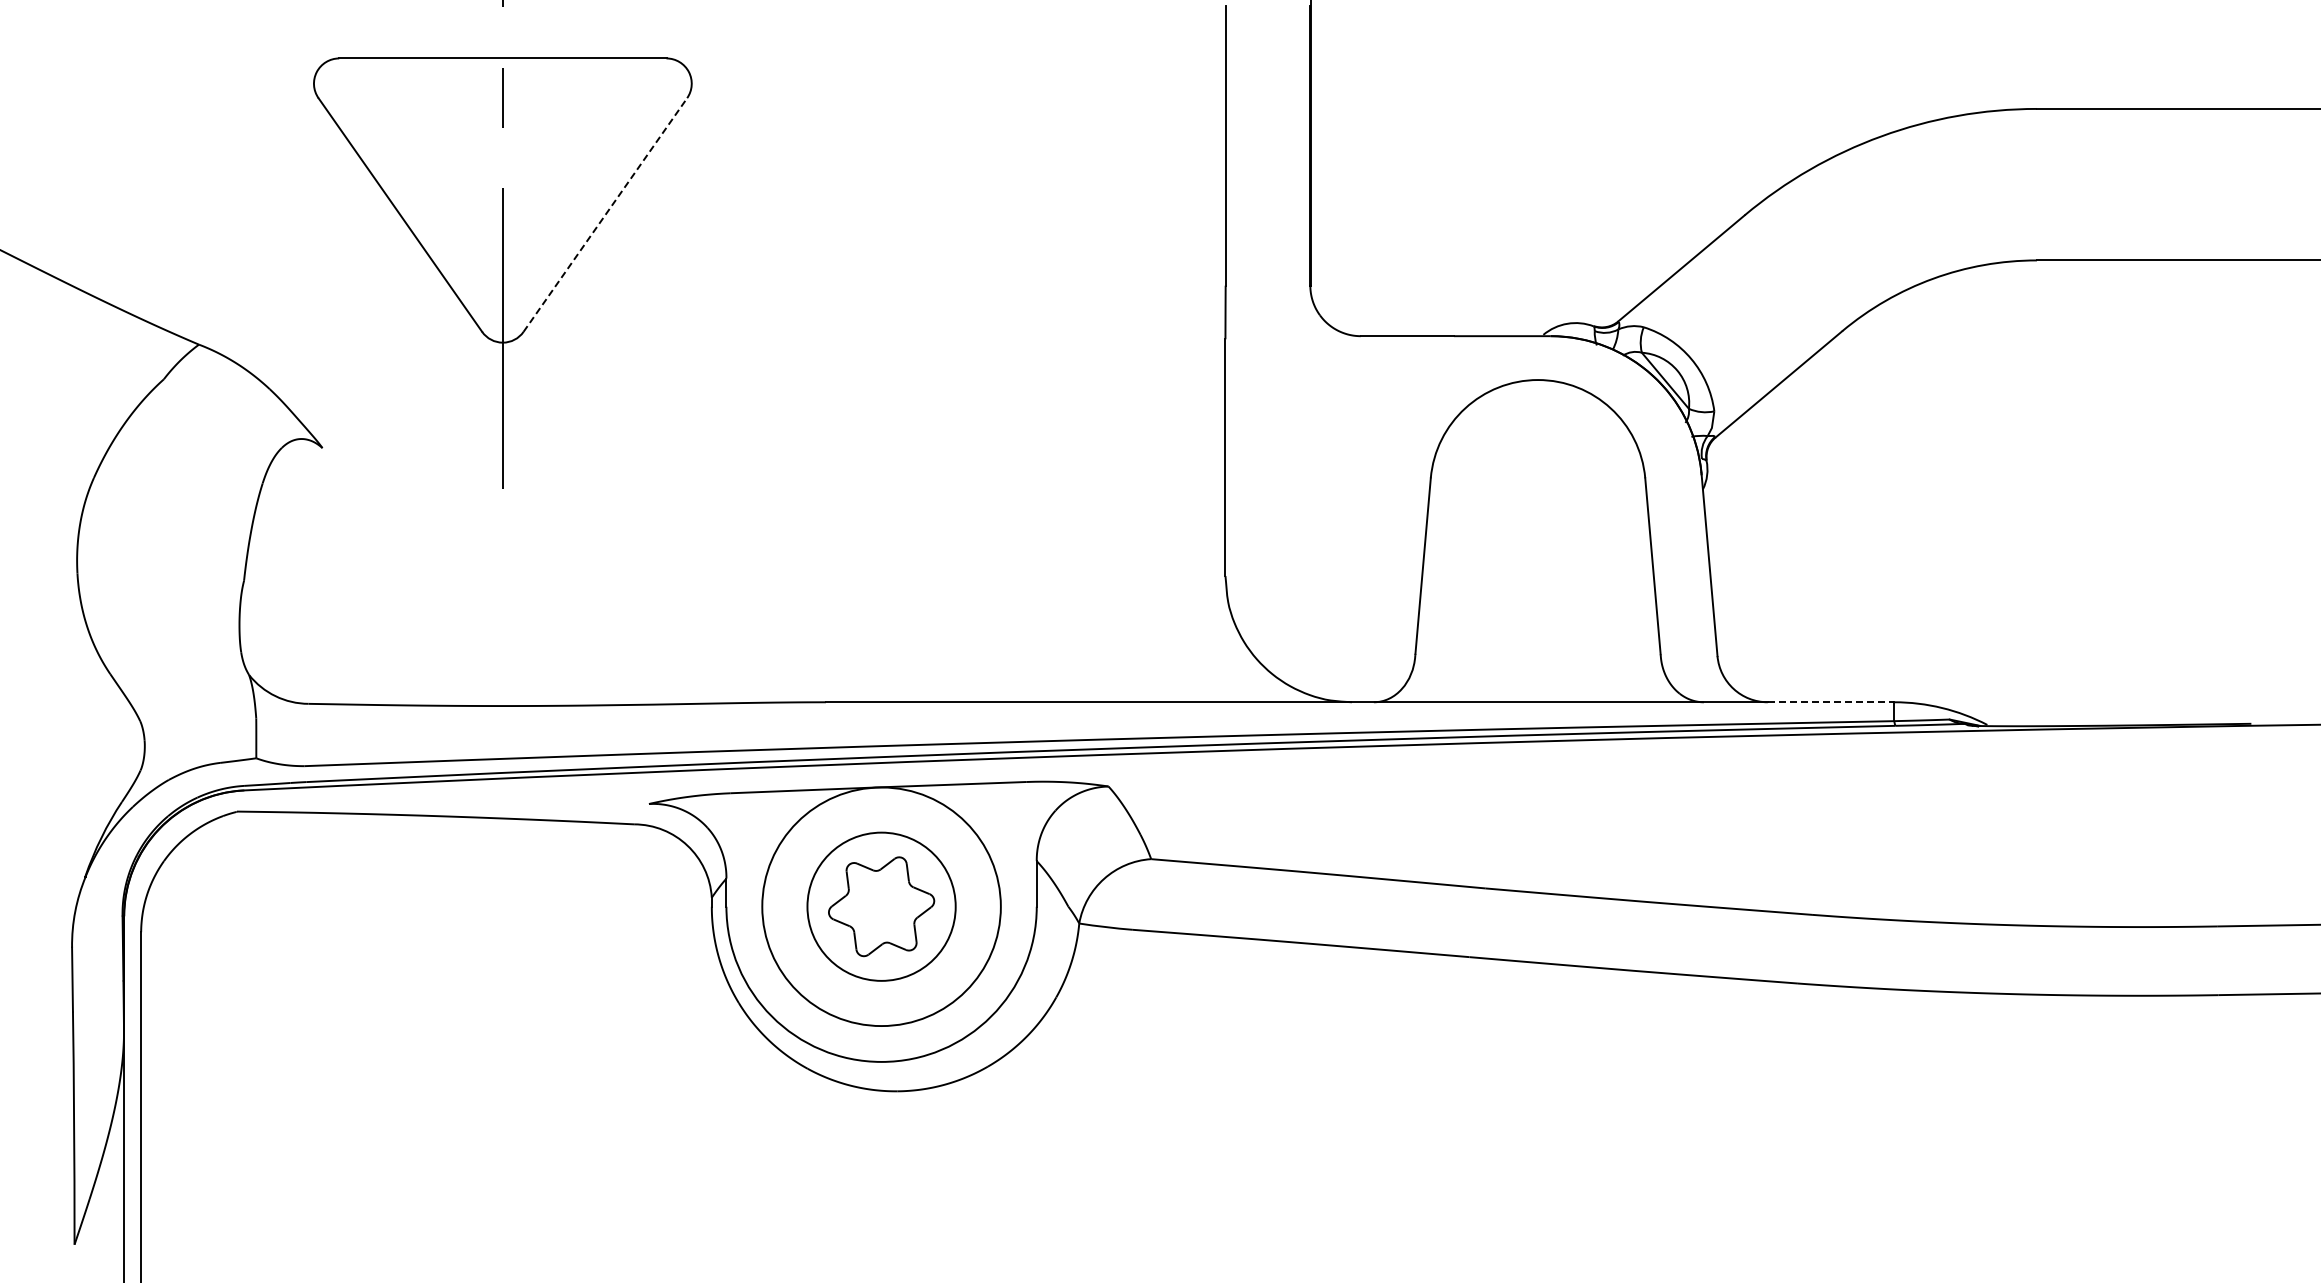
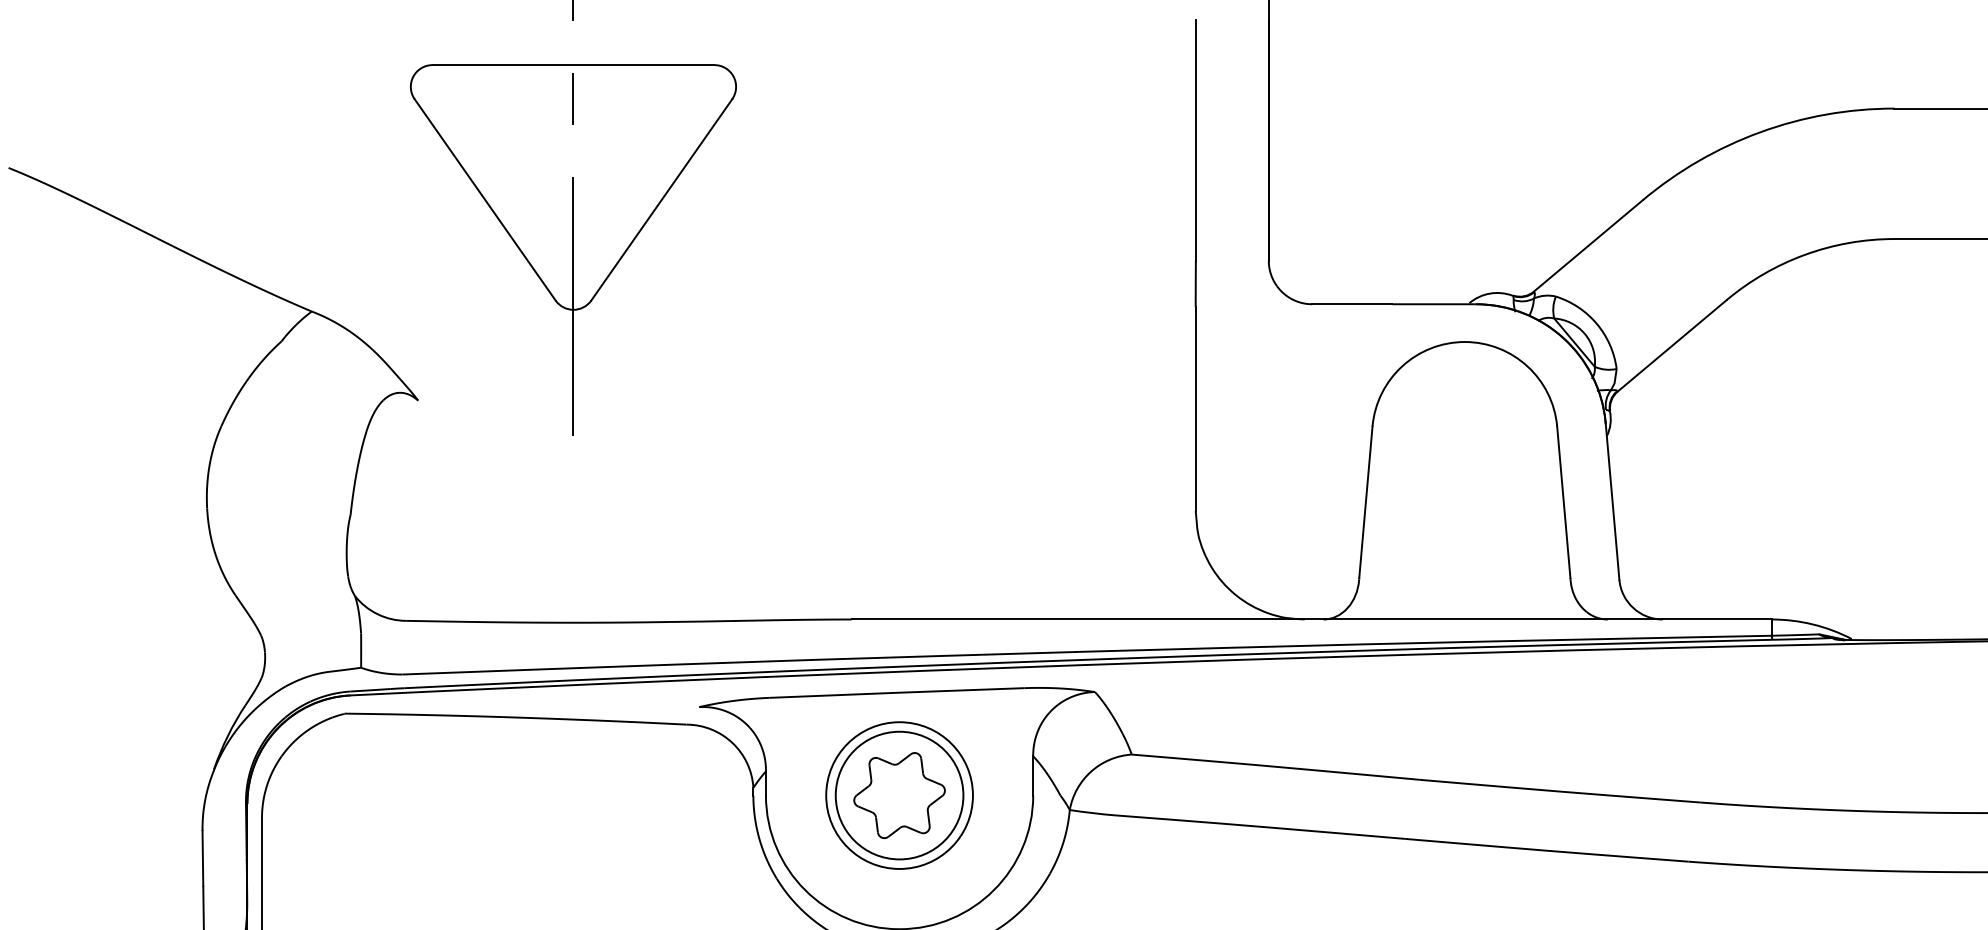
line: (605, 215) -> (661, 200), dashed -> solid
line: (1831, 702) -> (1717, 619), dashed -> solid
circle: (881, 906) -> (899, 795), size x0.71

